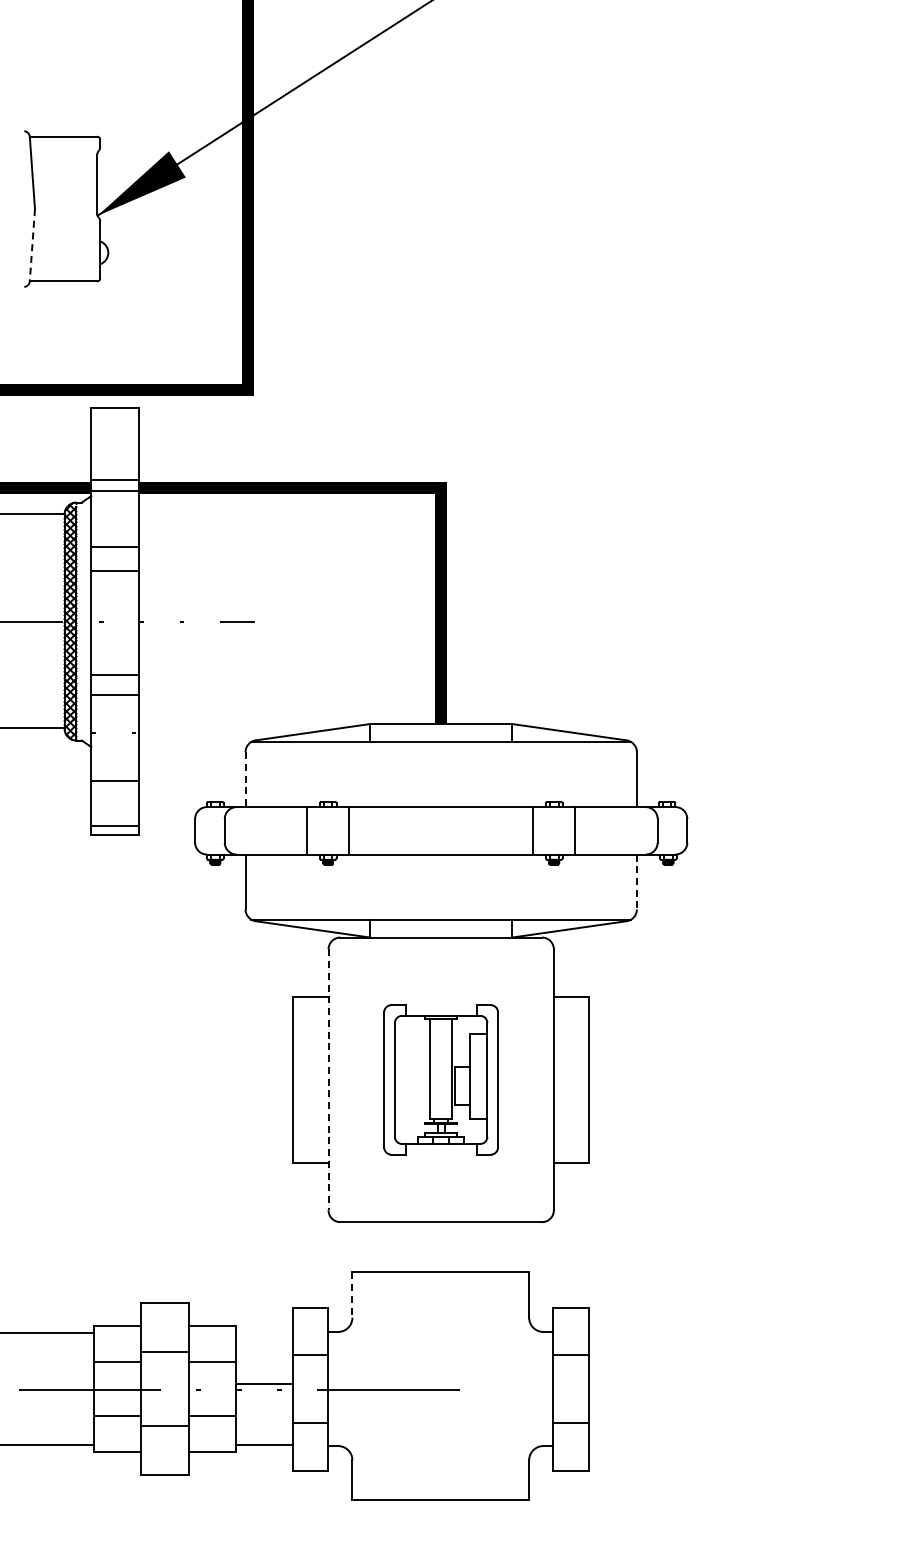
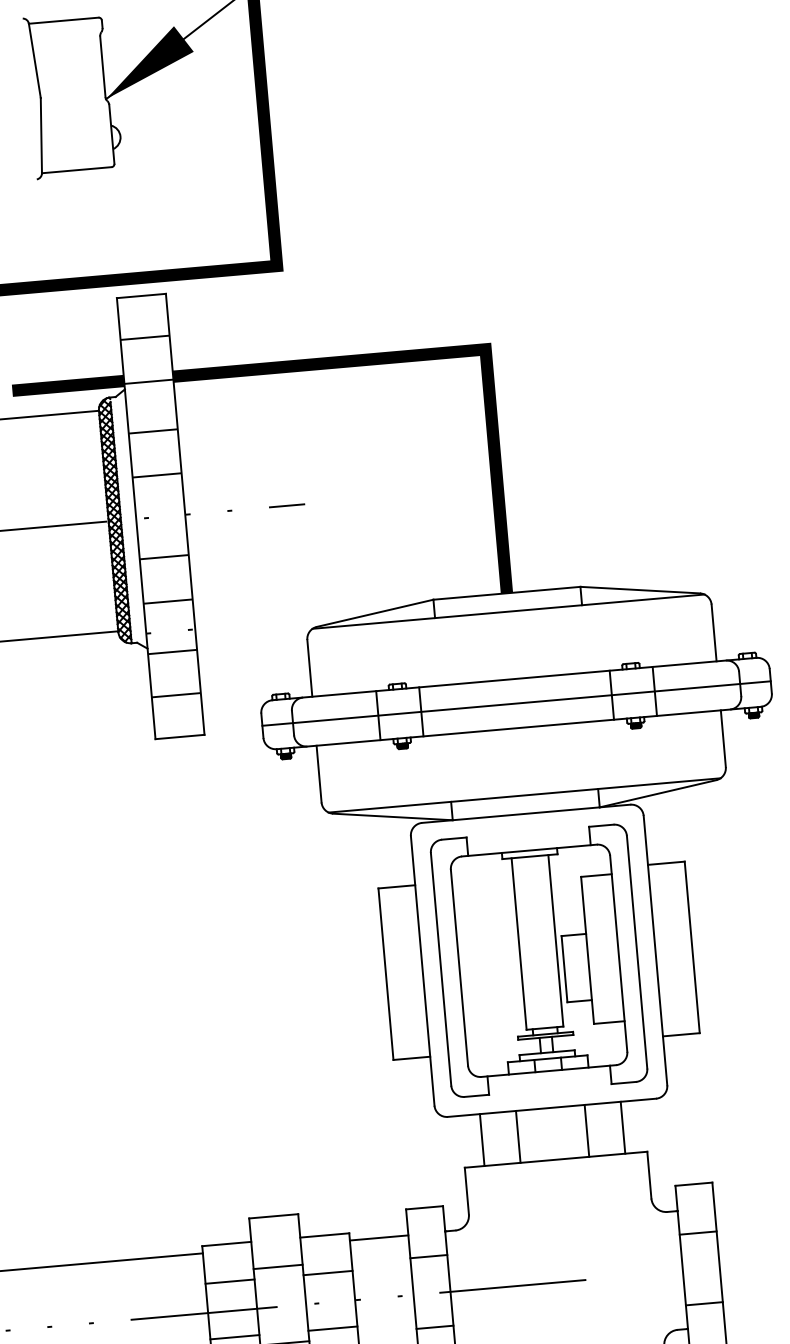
line: (32, 245) -> (41, 135), dashed -> solid
line: (114, 480) -> (144, 338), moved
line: (114, 547) -> (156, 475), moved
line: (114, 570) -> (152, 431), moved
line: (114, 674) -> (167, 601), moved
line: (114, 694) -> (163, 557), moved
line: (245, 780) -> (309, 669), dashed -> solid
line: (114, 781) -> (172, 652), moved
line: (114, 826) -> (175, 695), moved
line: (441, 830) -> (516, 703), added
line: (636, 882) -> (722, 739), dashed -> solid
part: (440, 1079) -> (538, 960), size x1.67
line: (328, 1080) -> (422, 971), dashed -> solid
line: (371, 1247) -> (482, 1140), added
line: (406, 1247) -> (518, 1137), added
line: (472, 1247) -> (586, 1131), added
line: (507, 1247) -> (622, 1127), added
line: (352, 1295) -> (466, 1191), dashed -> solid
line: (263, 1383) -> (378, 1237), moved

